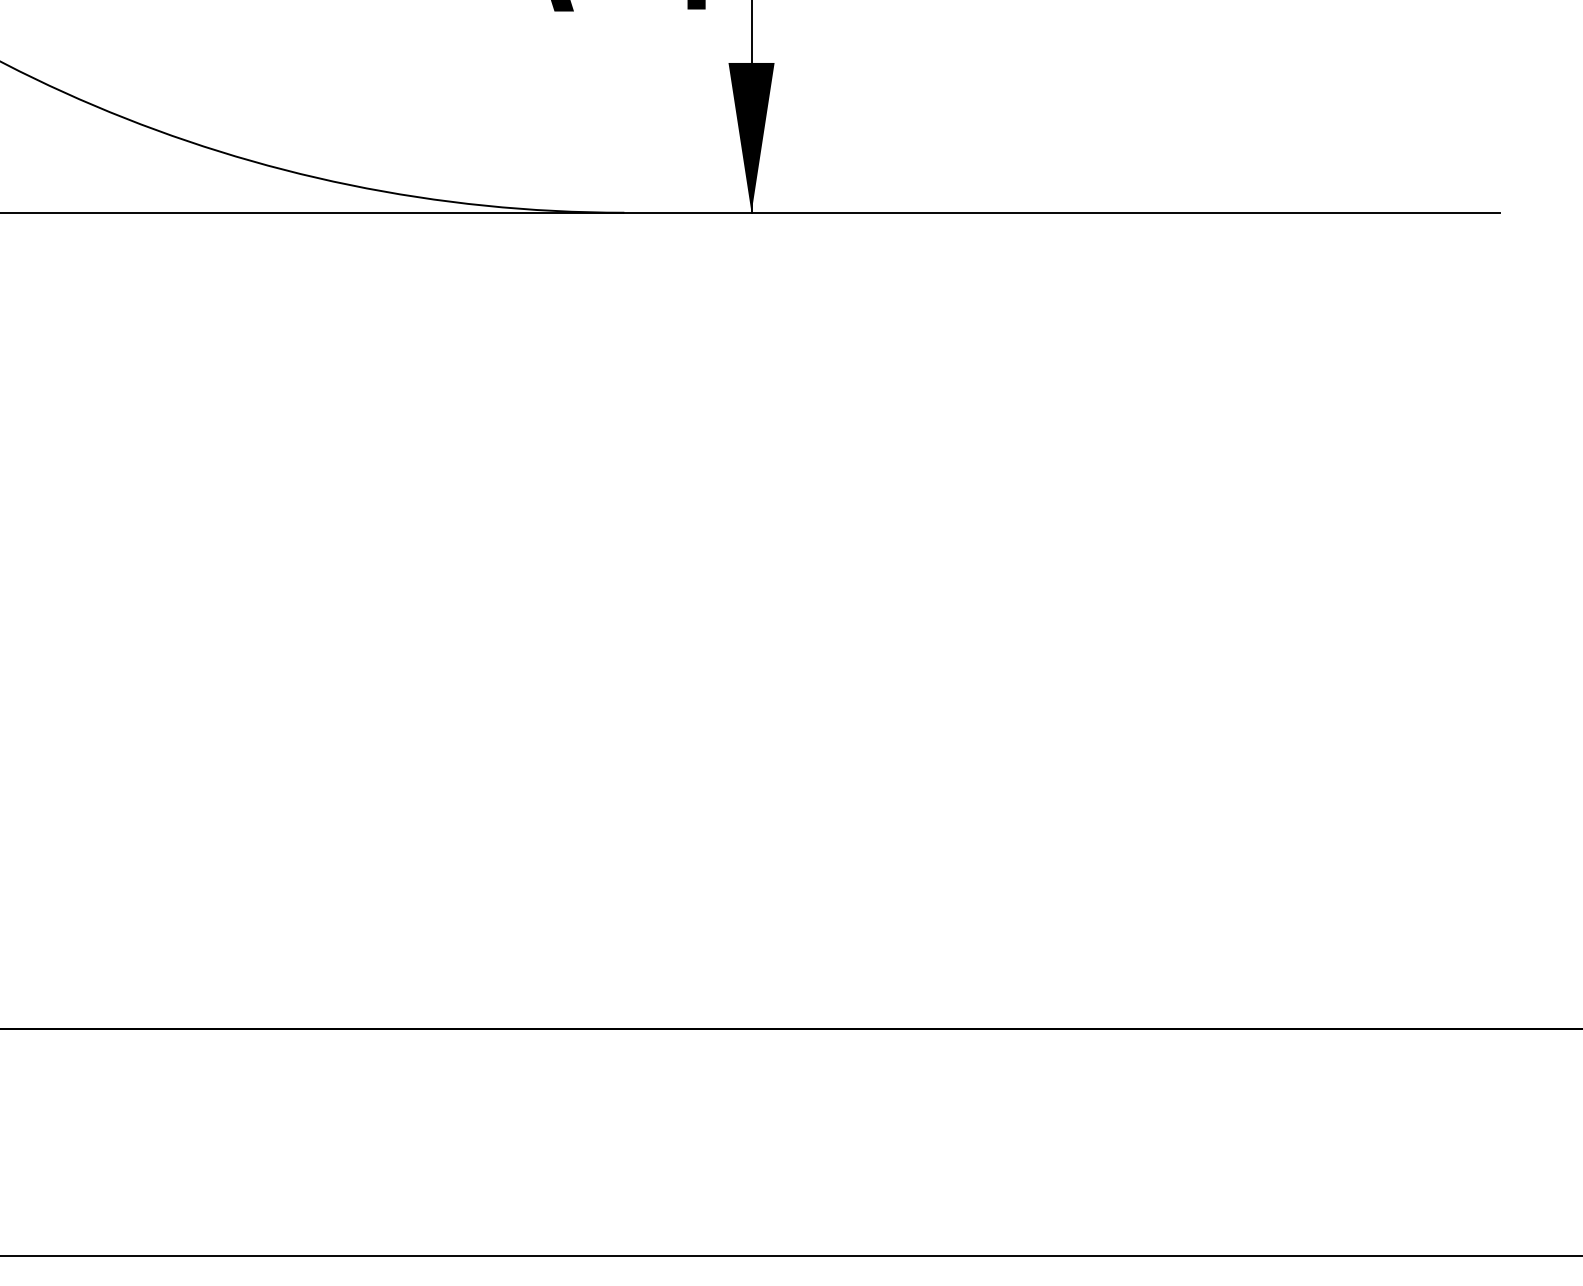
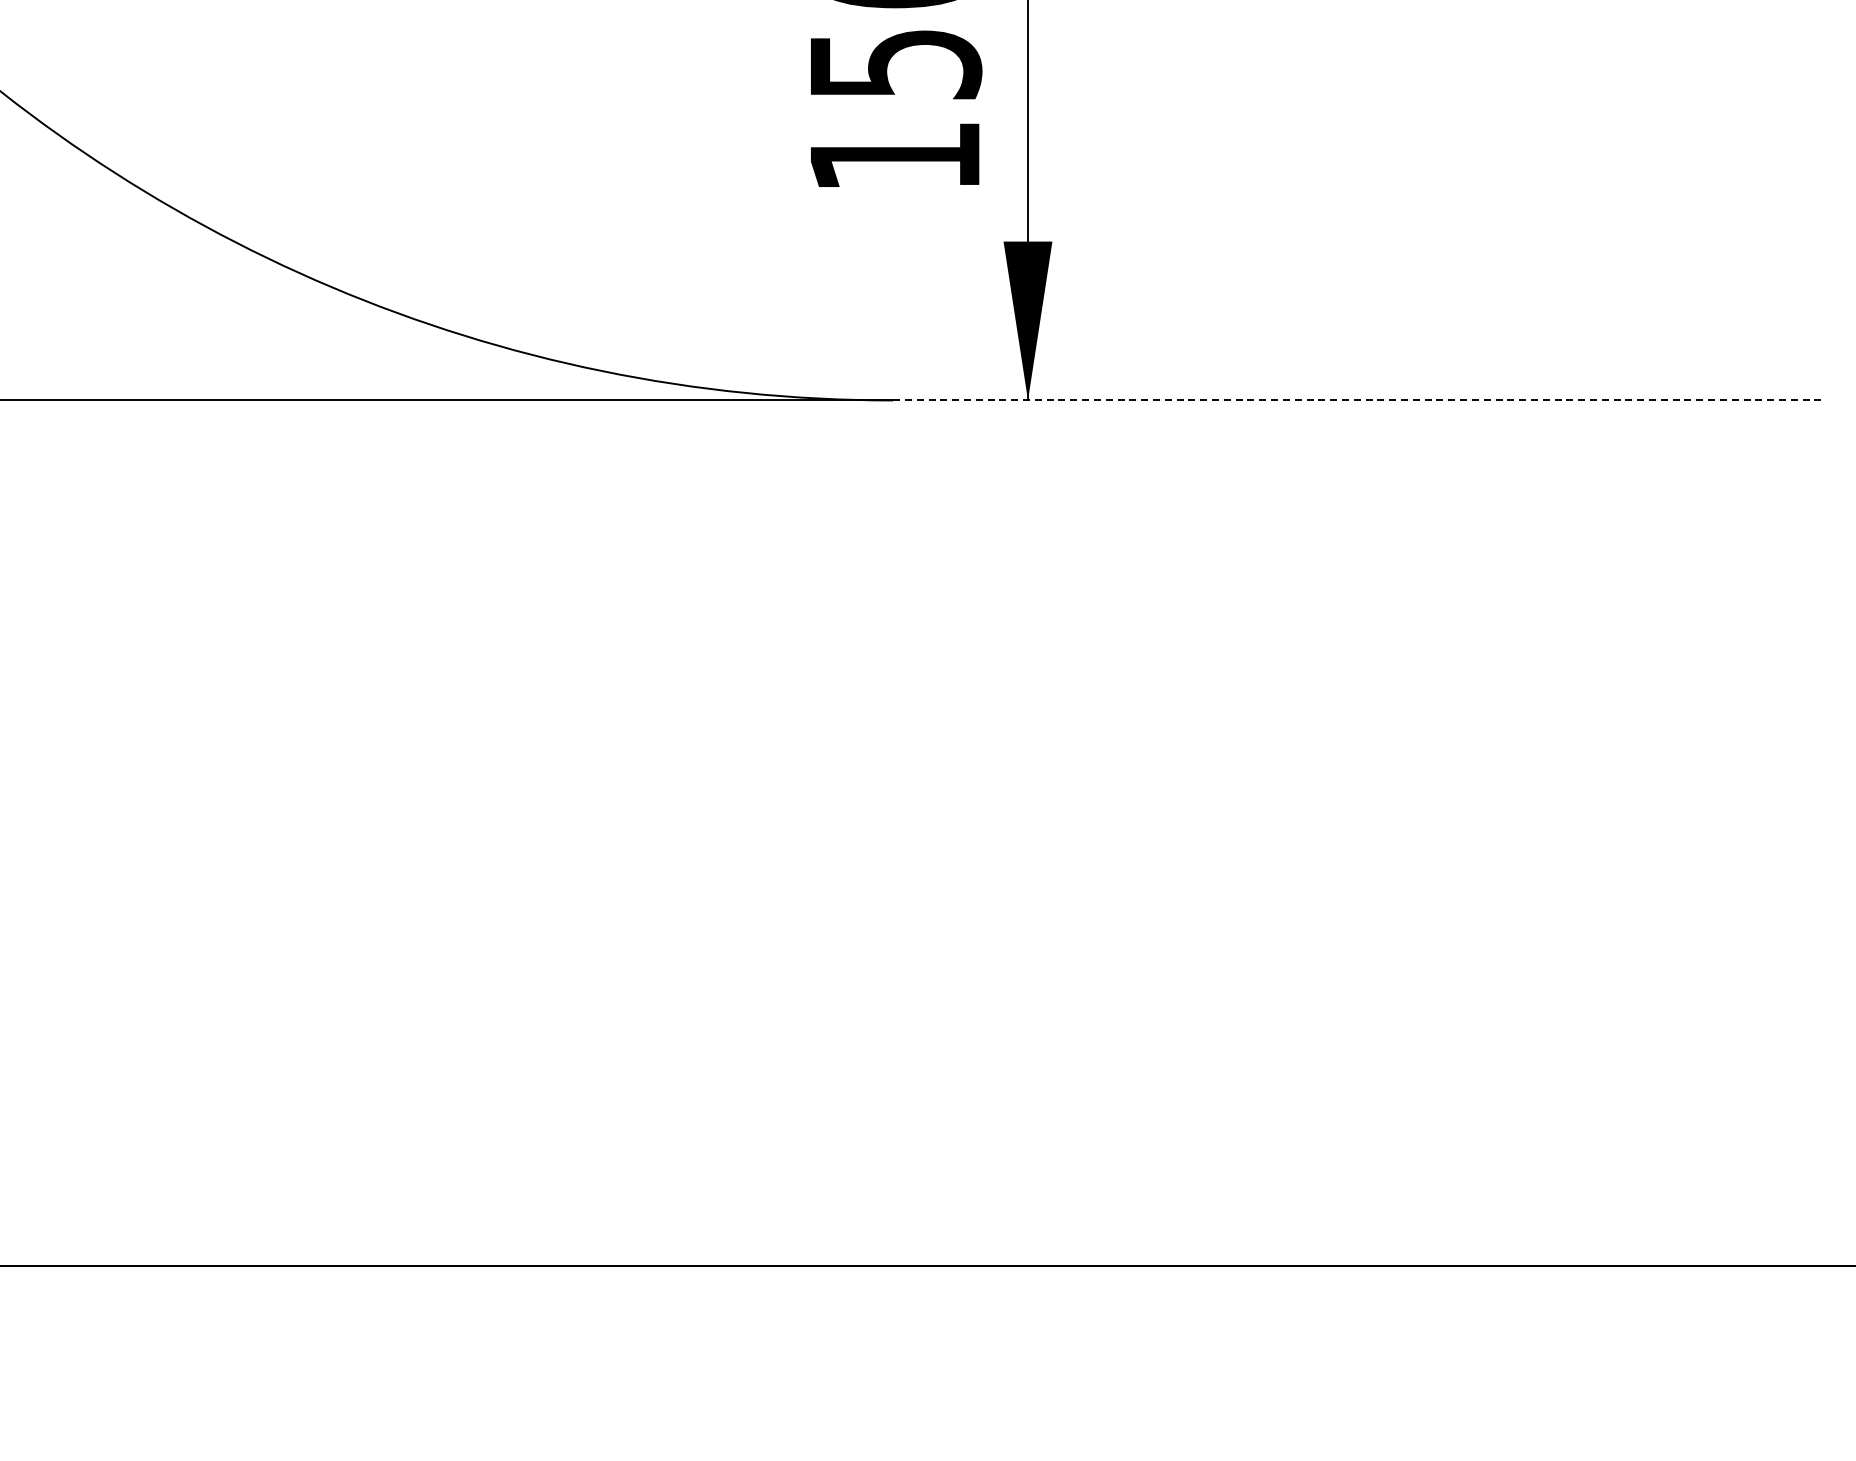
line: (1062, 212) -> (1357, 400), solid -> dashed

